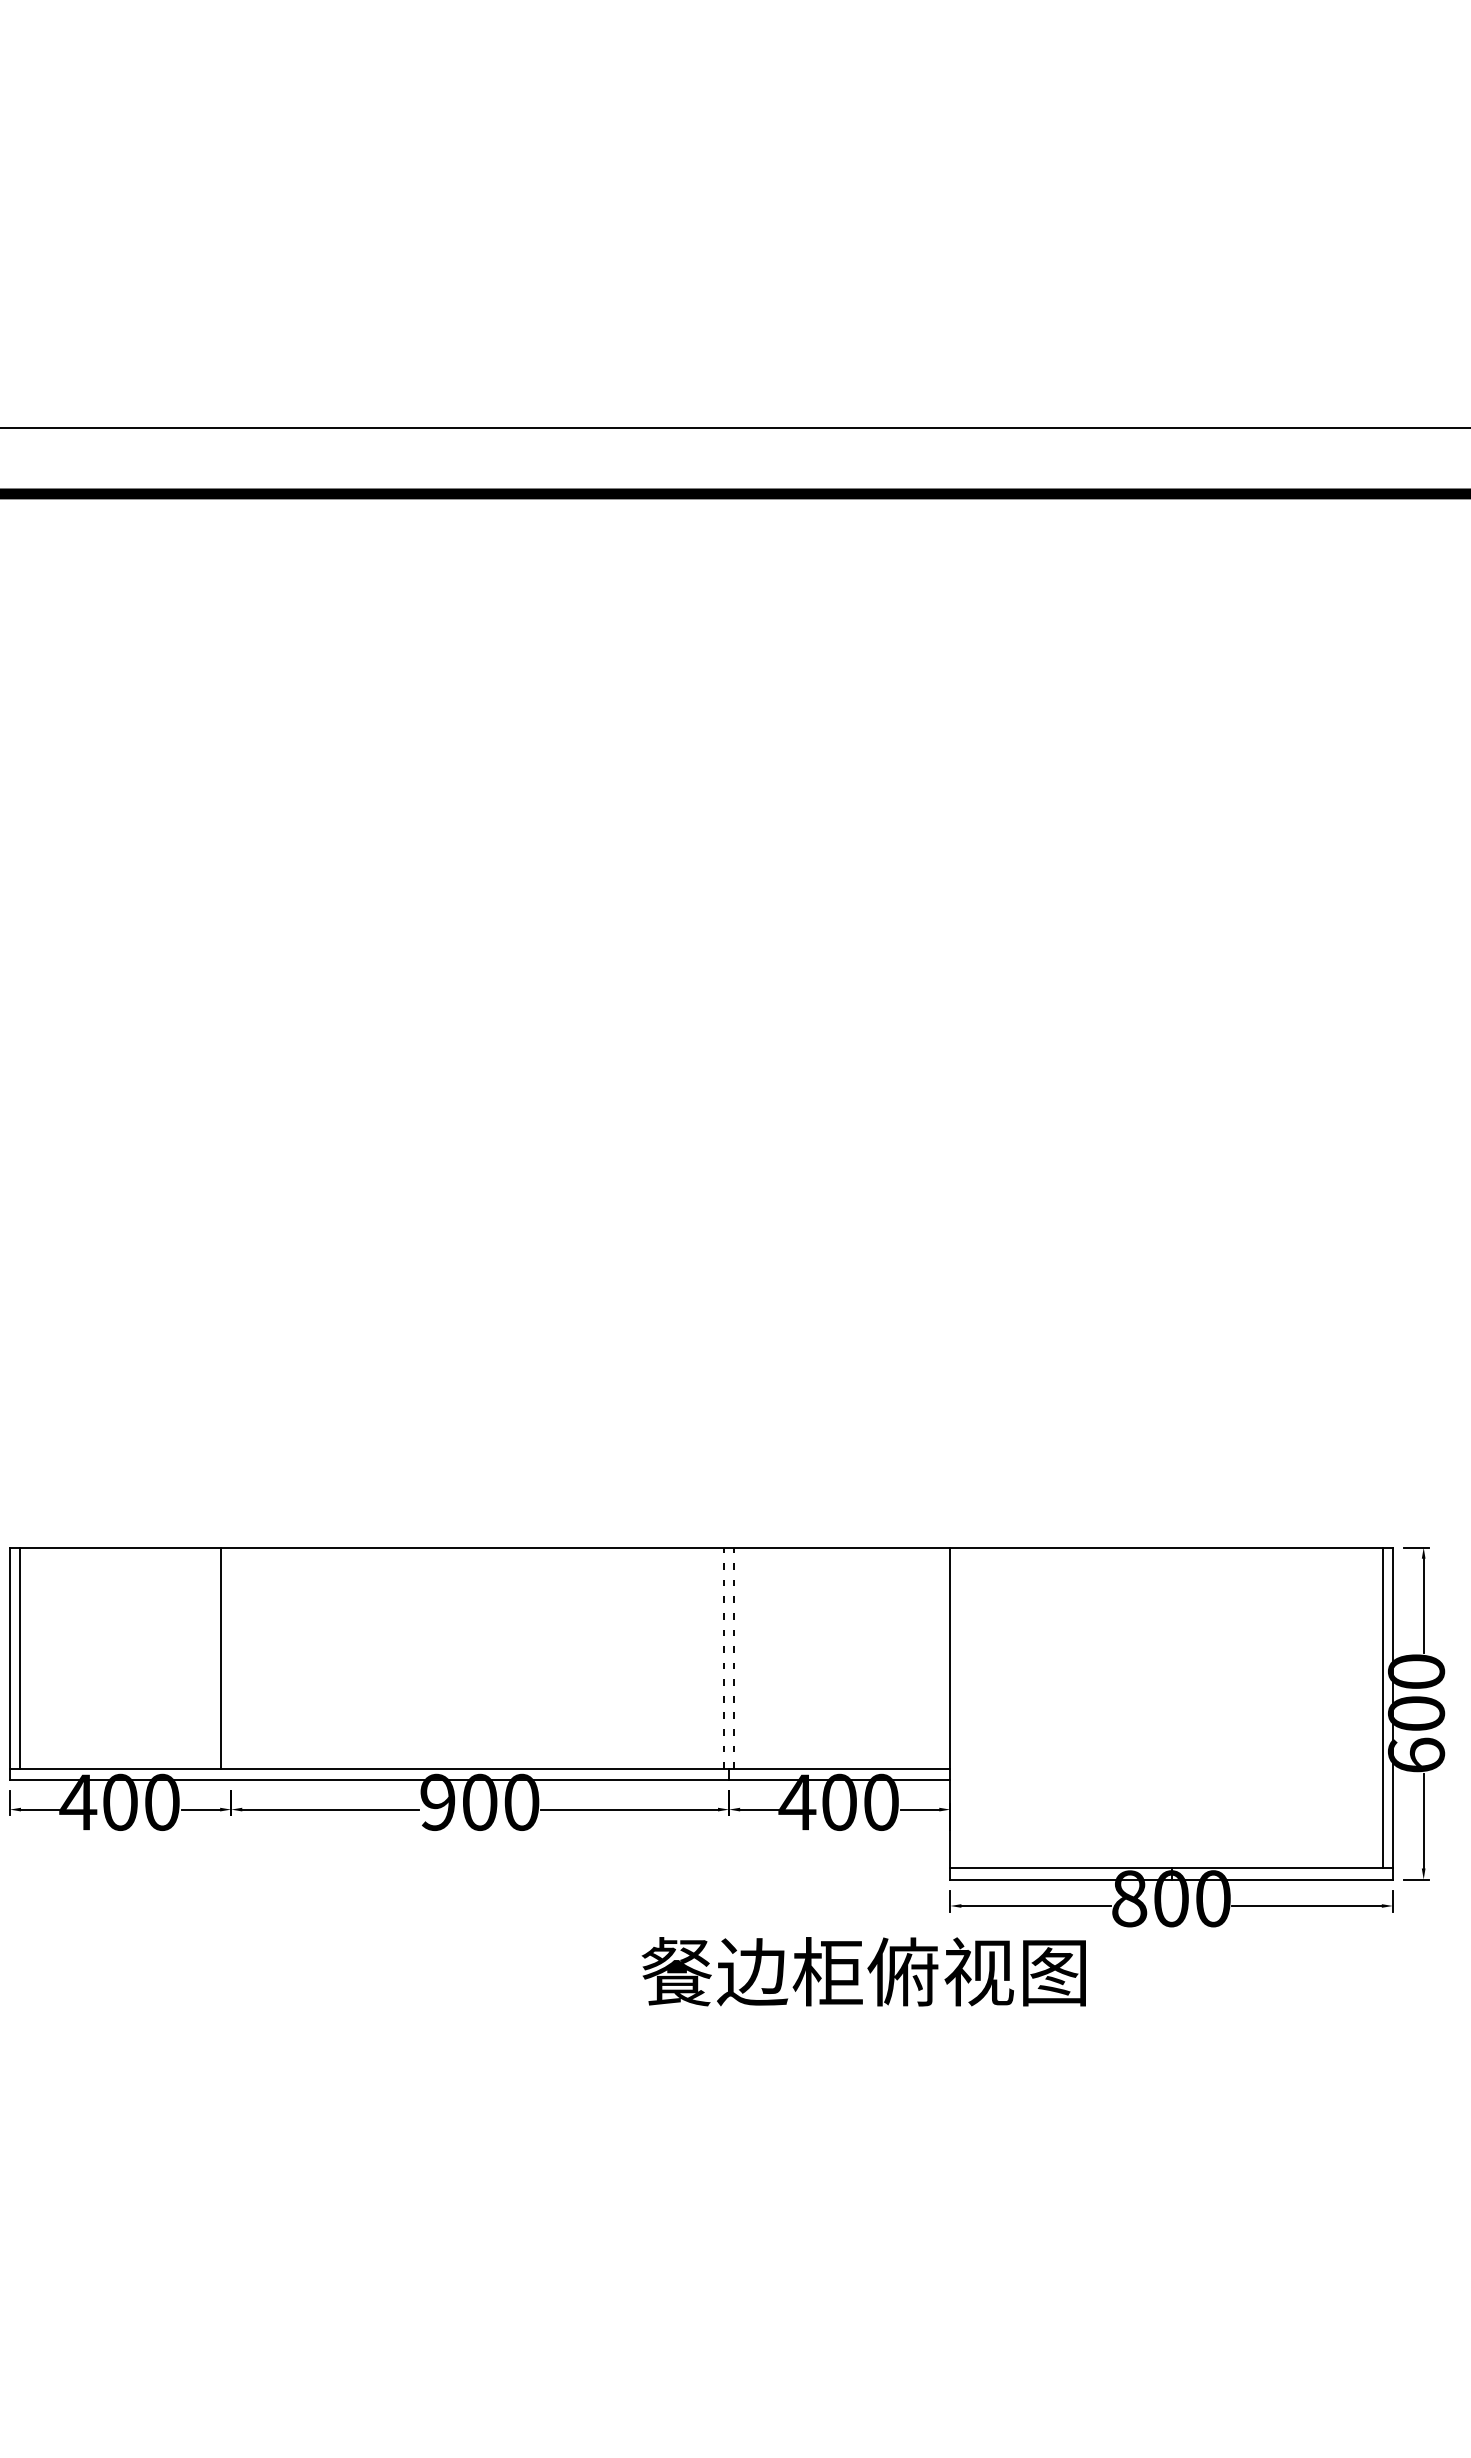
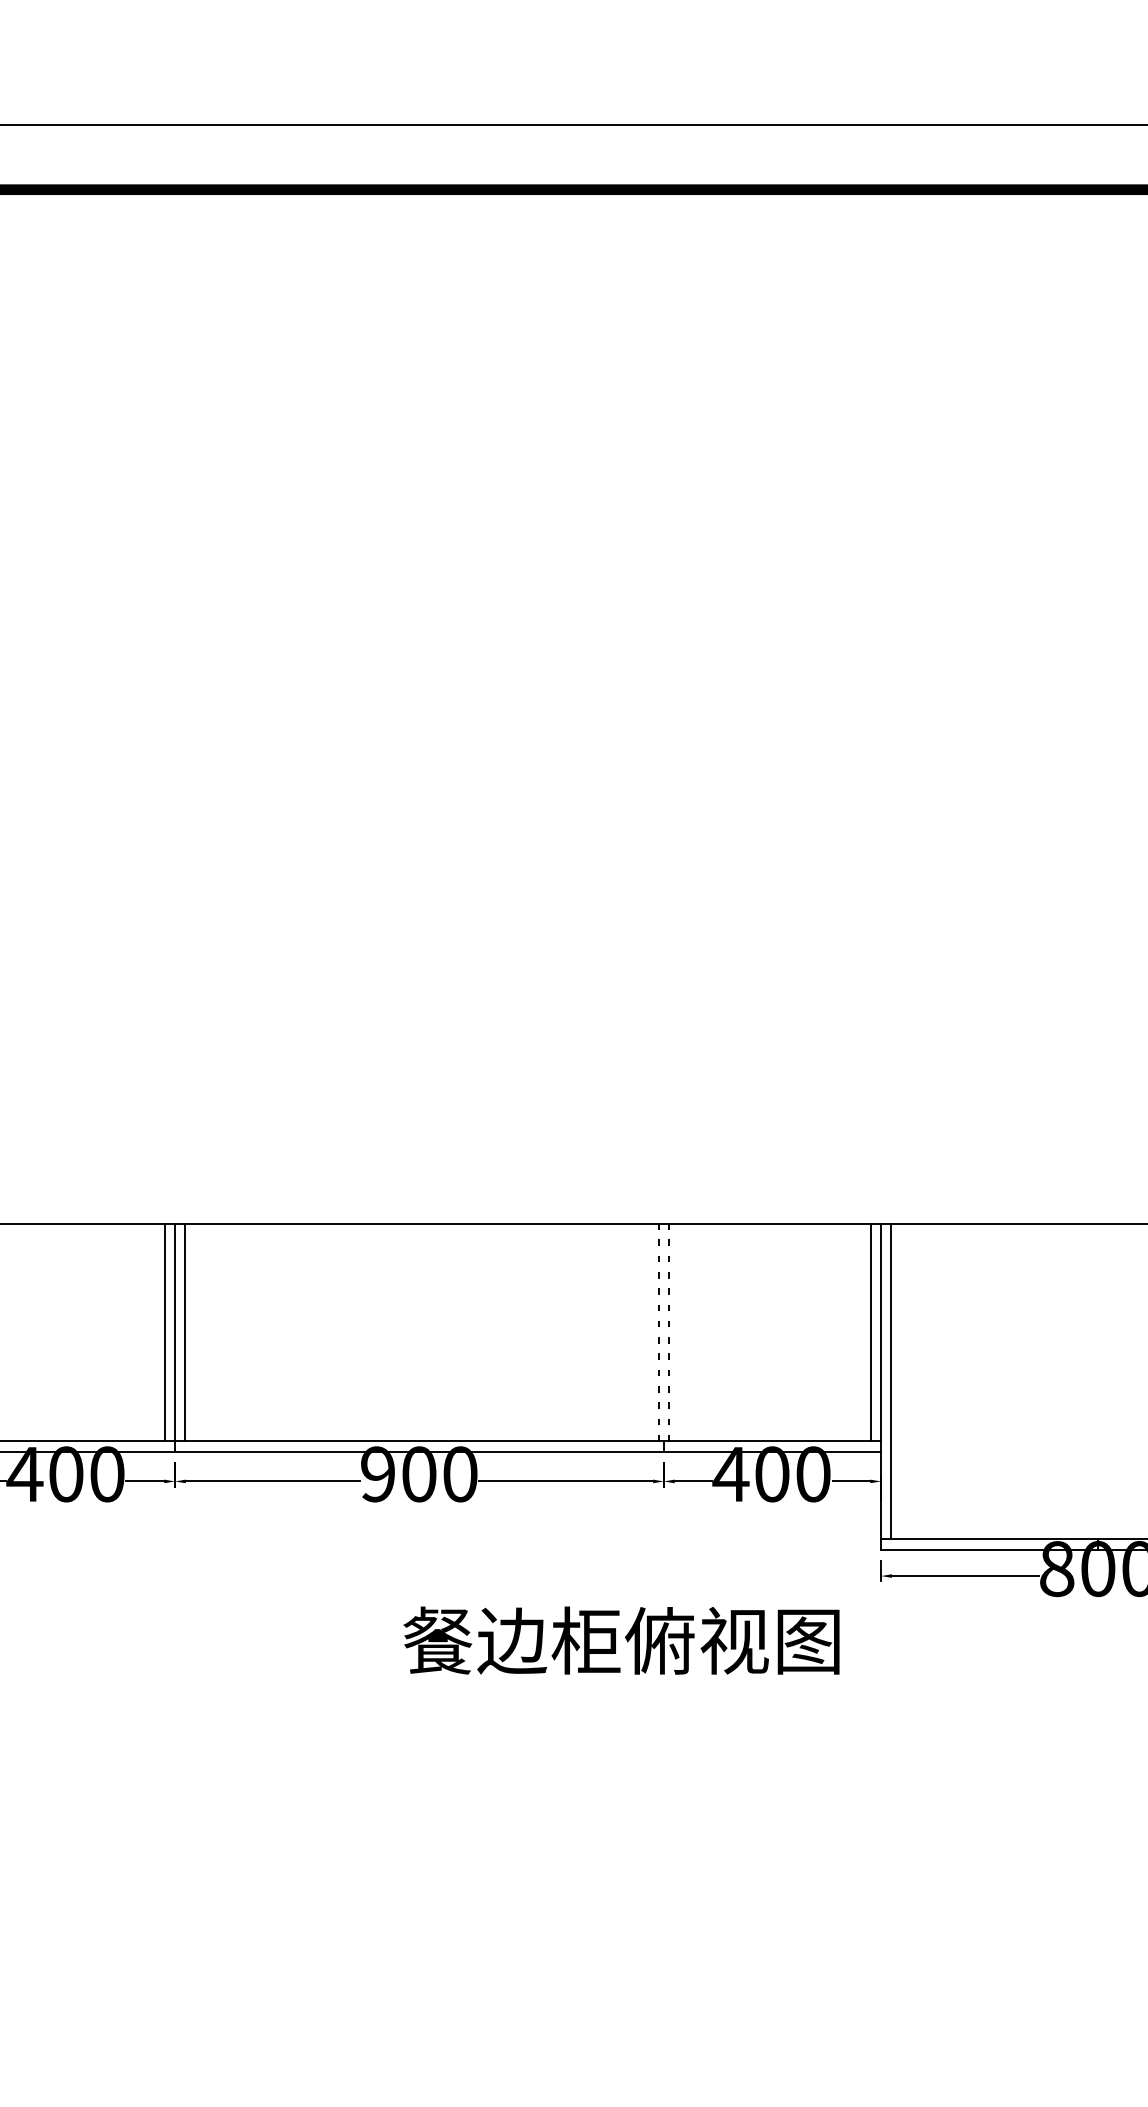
line: (241, 1657) -> (185, 1332), added
line: (940, 1657) -> (871, 1332), added
line: (231, 1663) -> (175, 1337), added
line: (960, 1707) -> (891, 1381), added
text: (863, 1971) -> (621, 1640), moved

